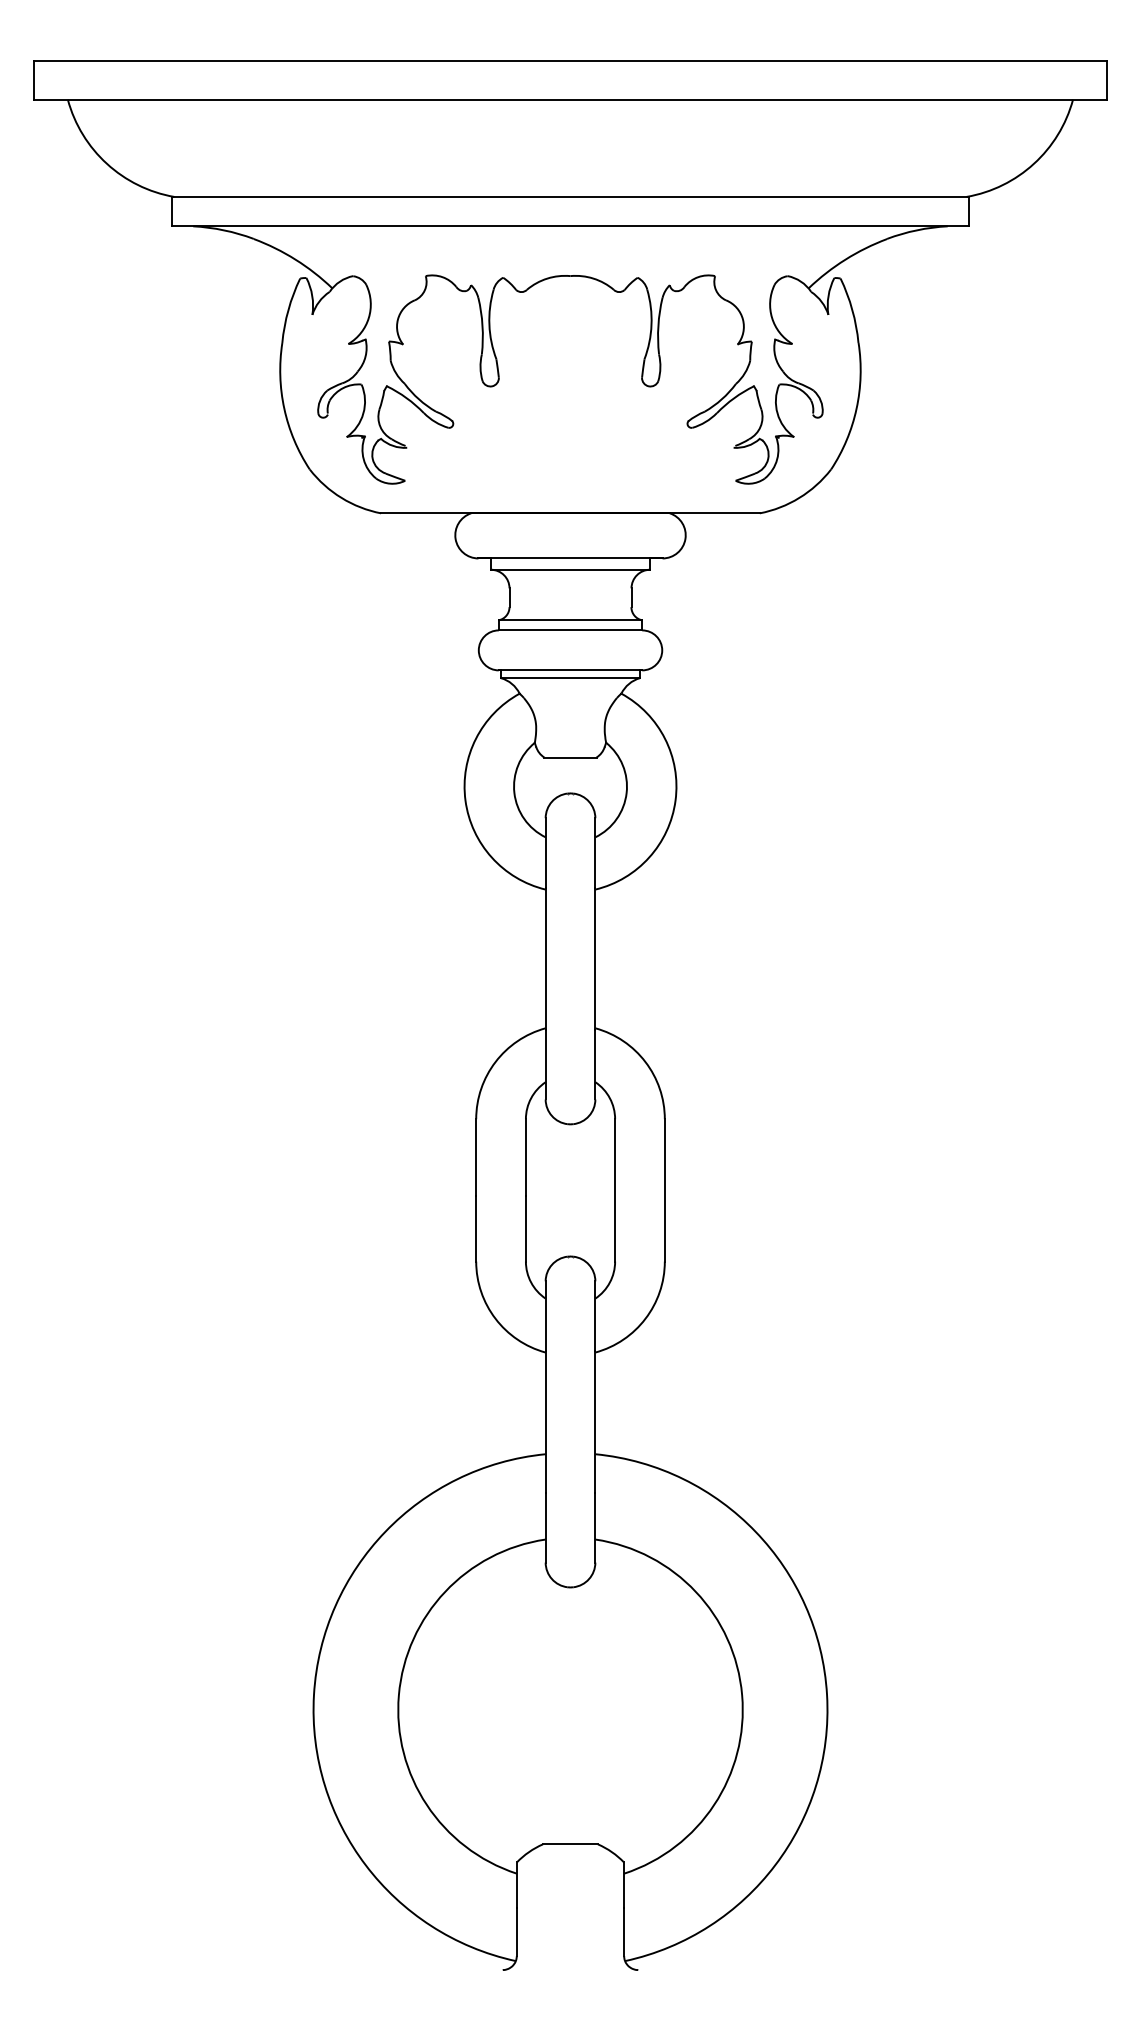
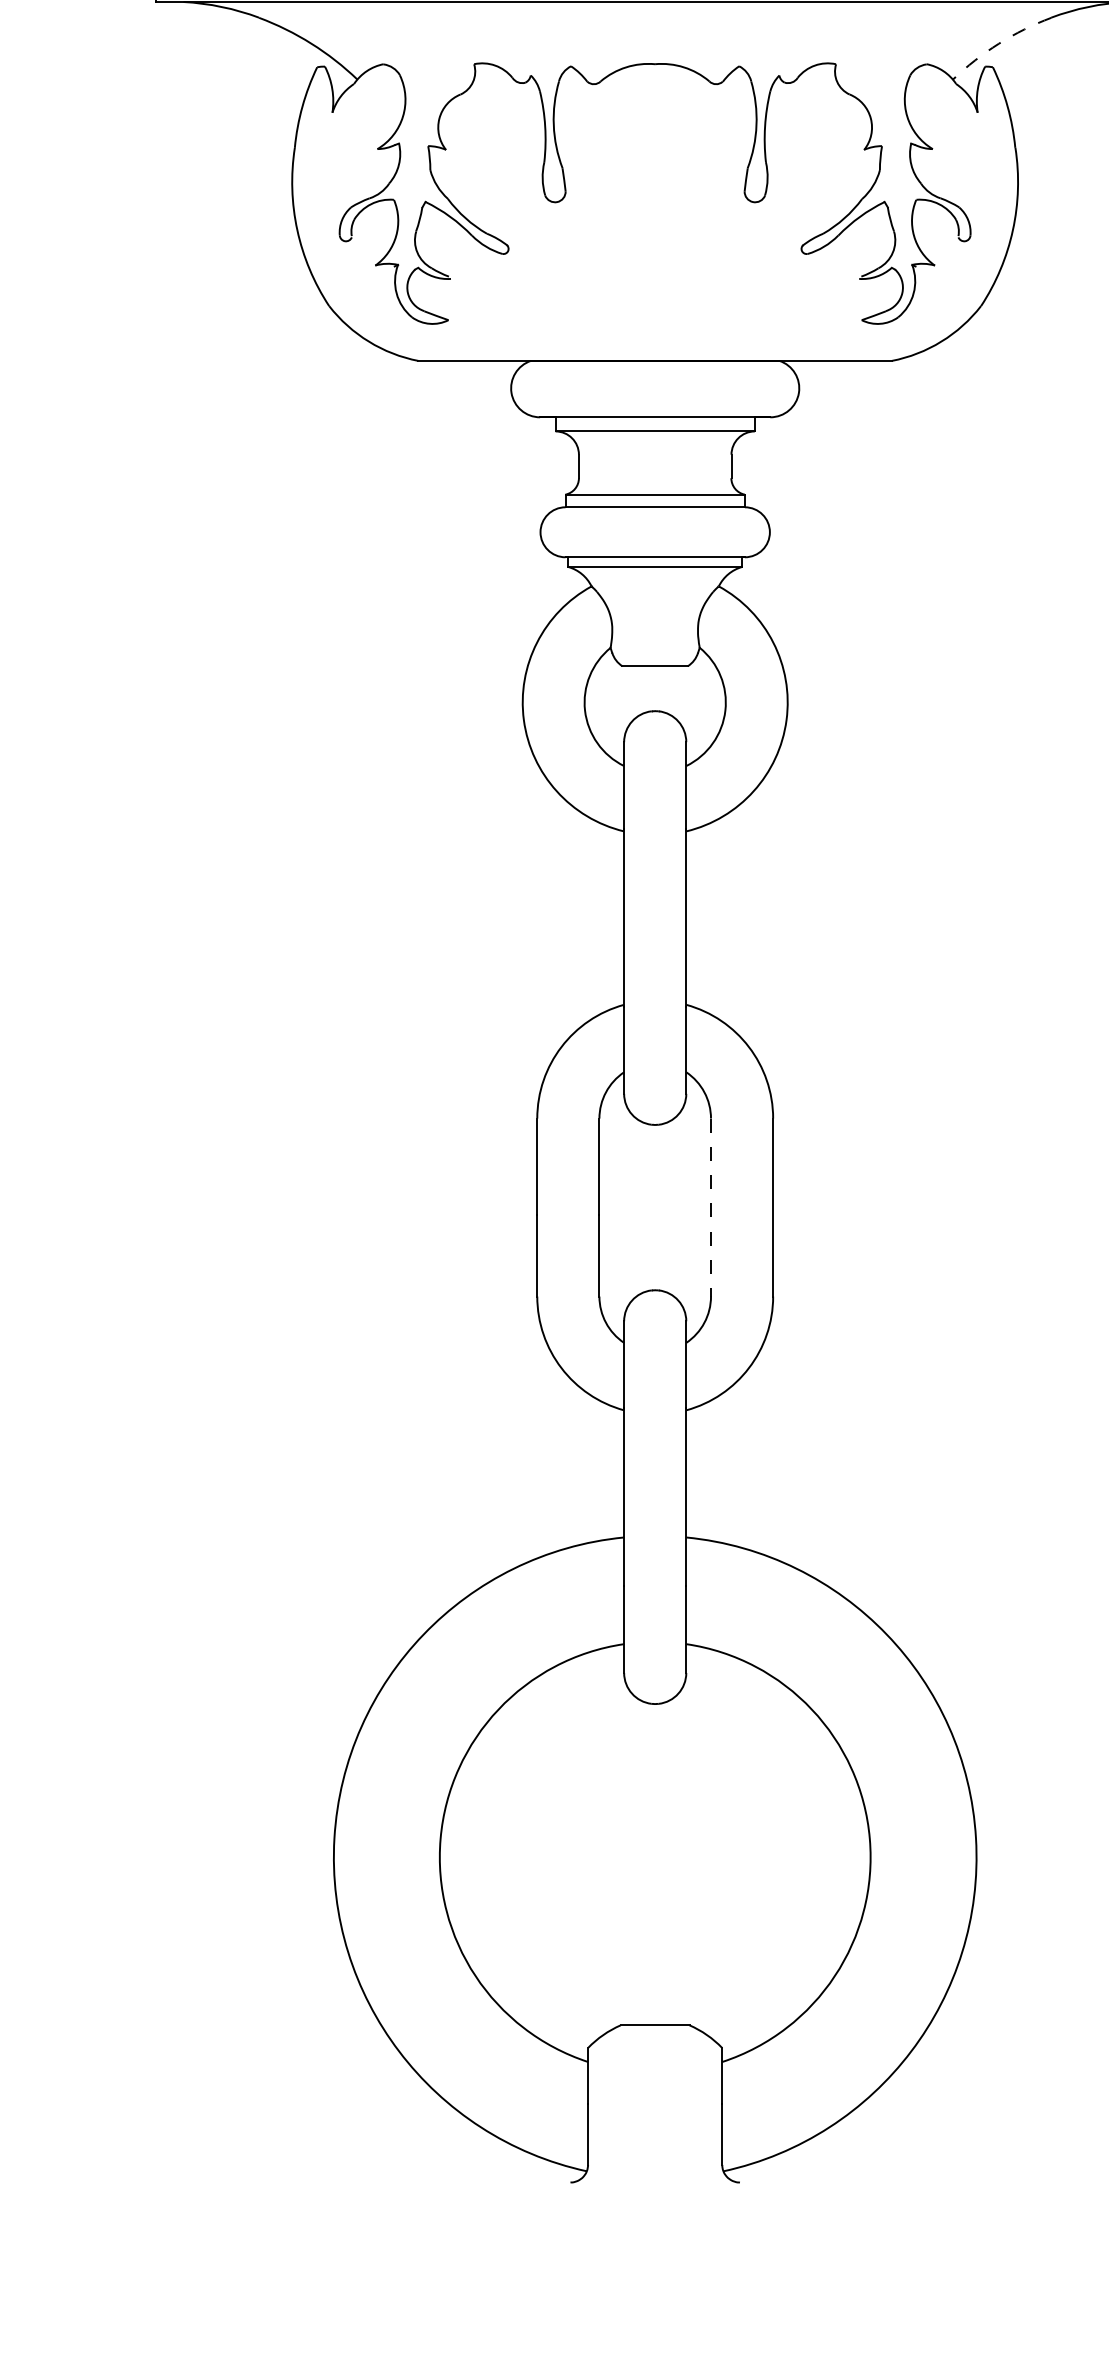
arc: (845, 259) -> (999, 43), solid -> dashed
line: (615, 1190) -> (711, 1207), solid -> dashed

